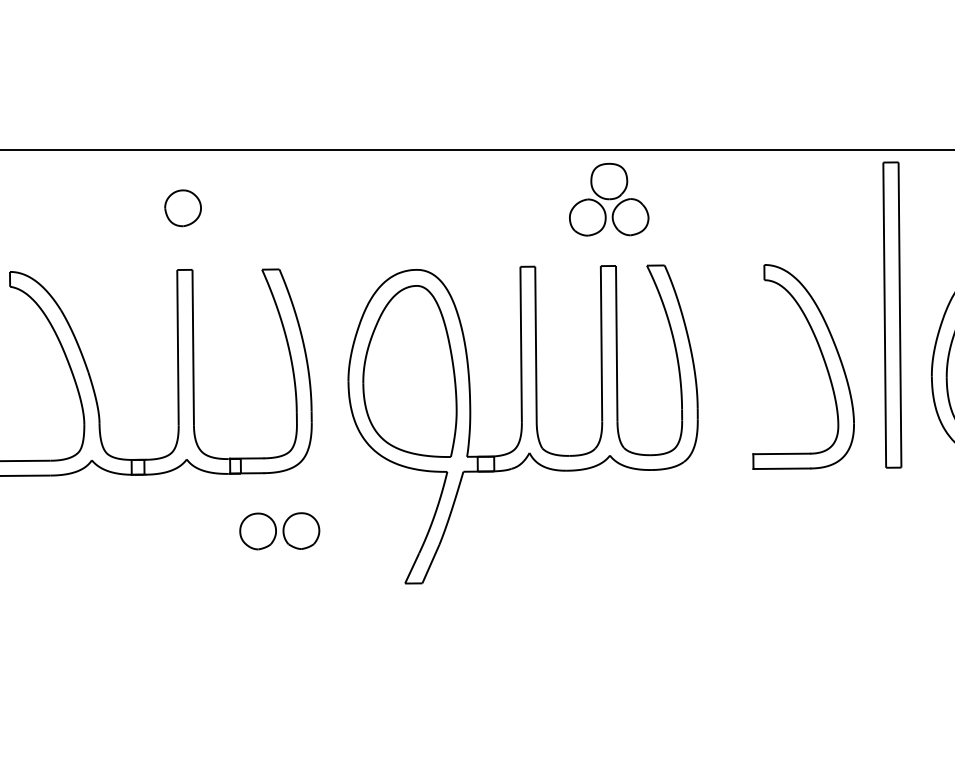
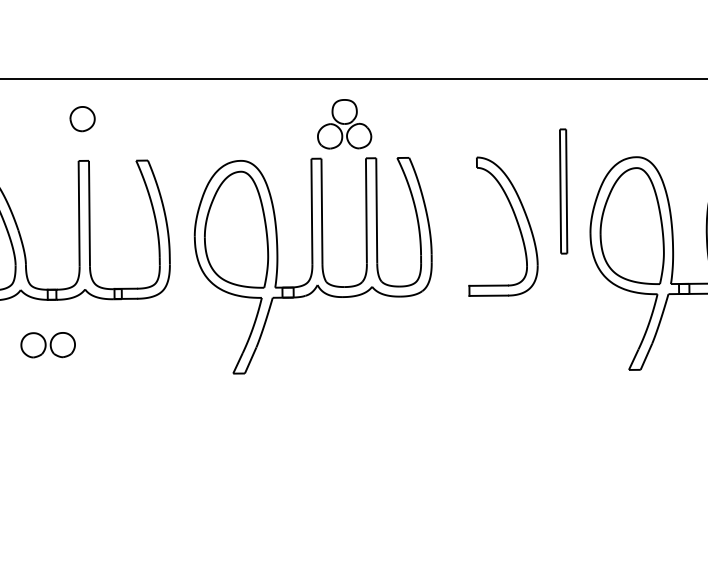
part: (608, 200) -> (344, 124), moved
part: (892, 315) -> (563, 191), size x0.6
part: (278, 531) -> (47, 345), moved

